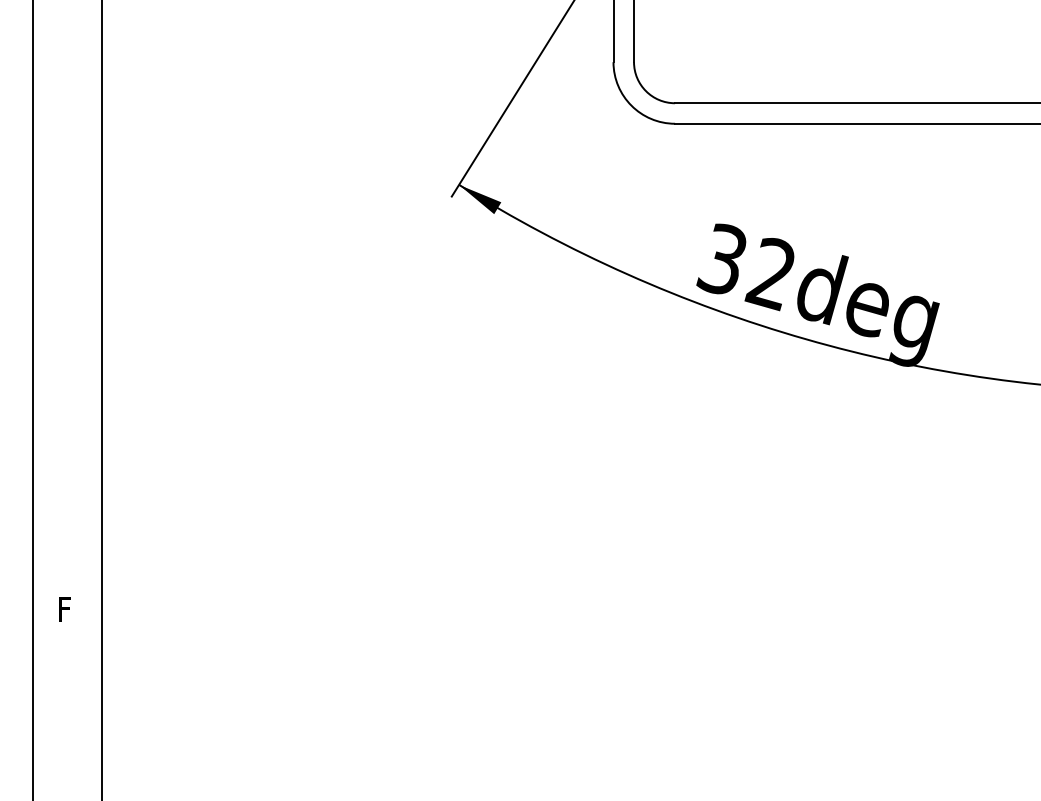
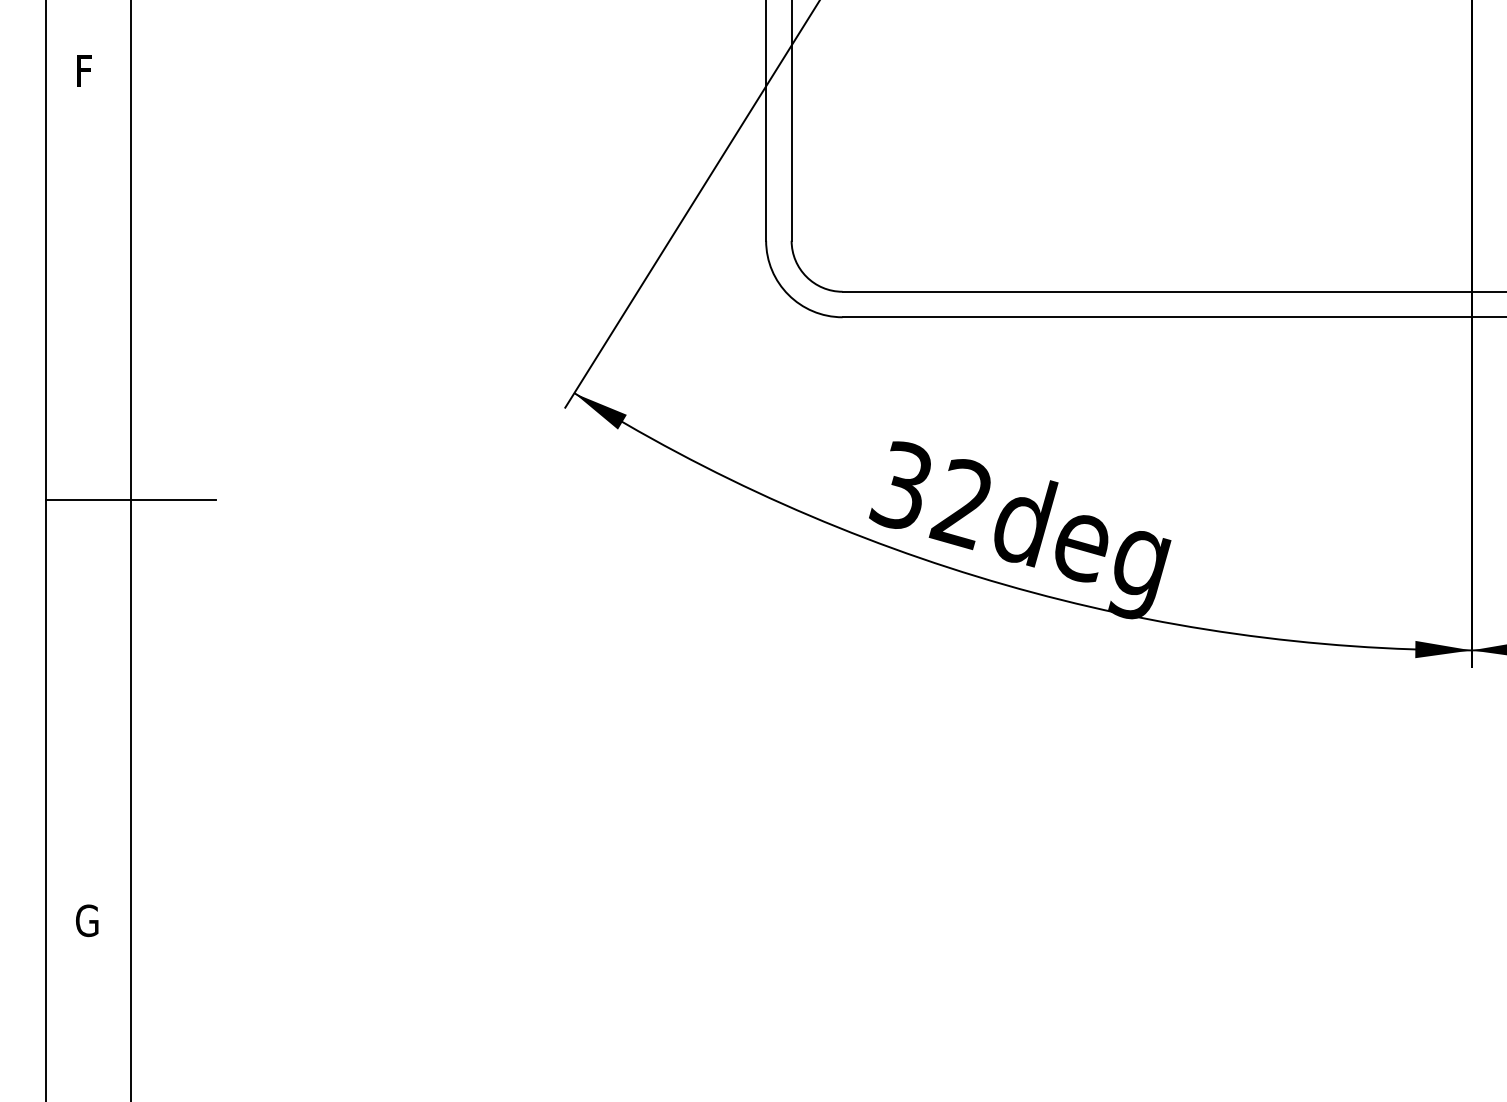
line: (101, 270) -> (130, 499), added
text: (67, 609) -> (87, 920), F -> G

